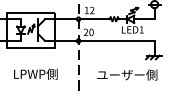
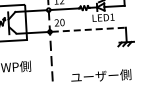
line: (118, 41) -> (89, 30), solid -> dashed
text: (127, 74) -> (101, 75), moved

